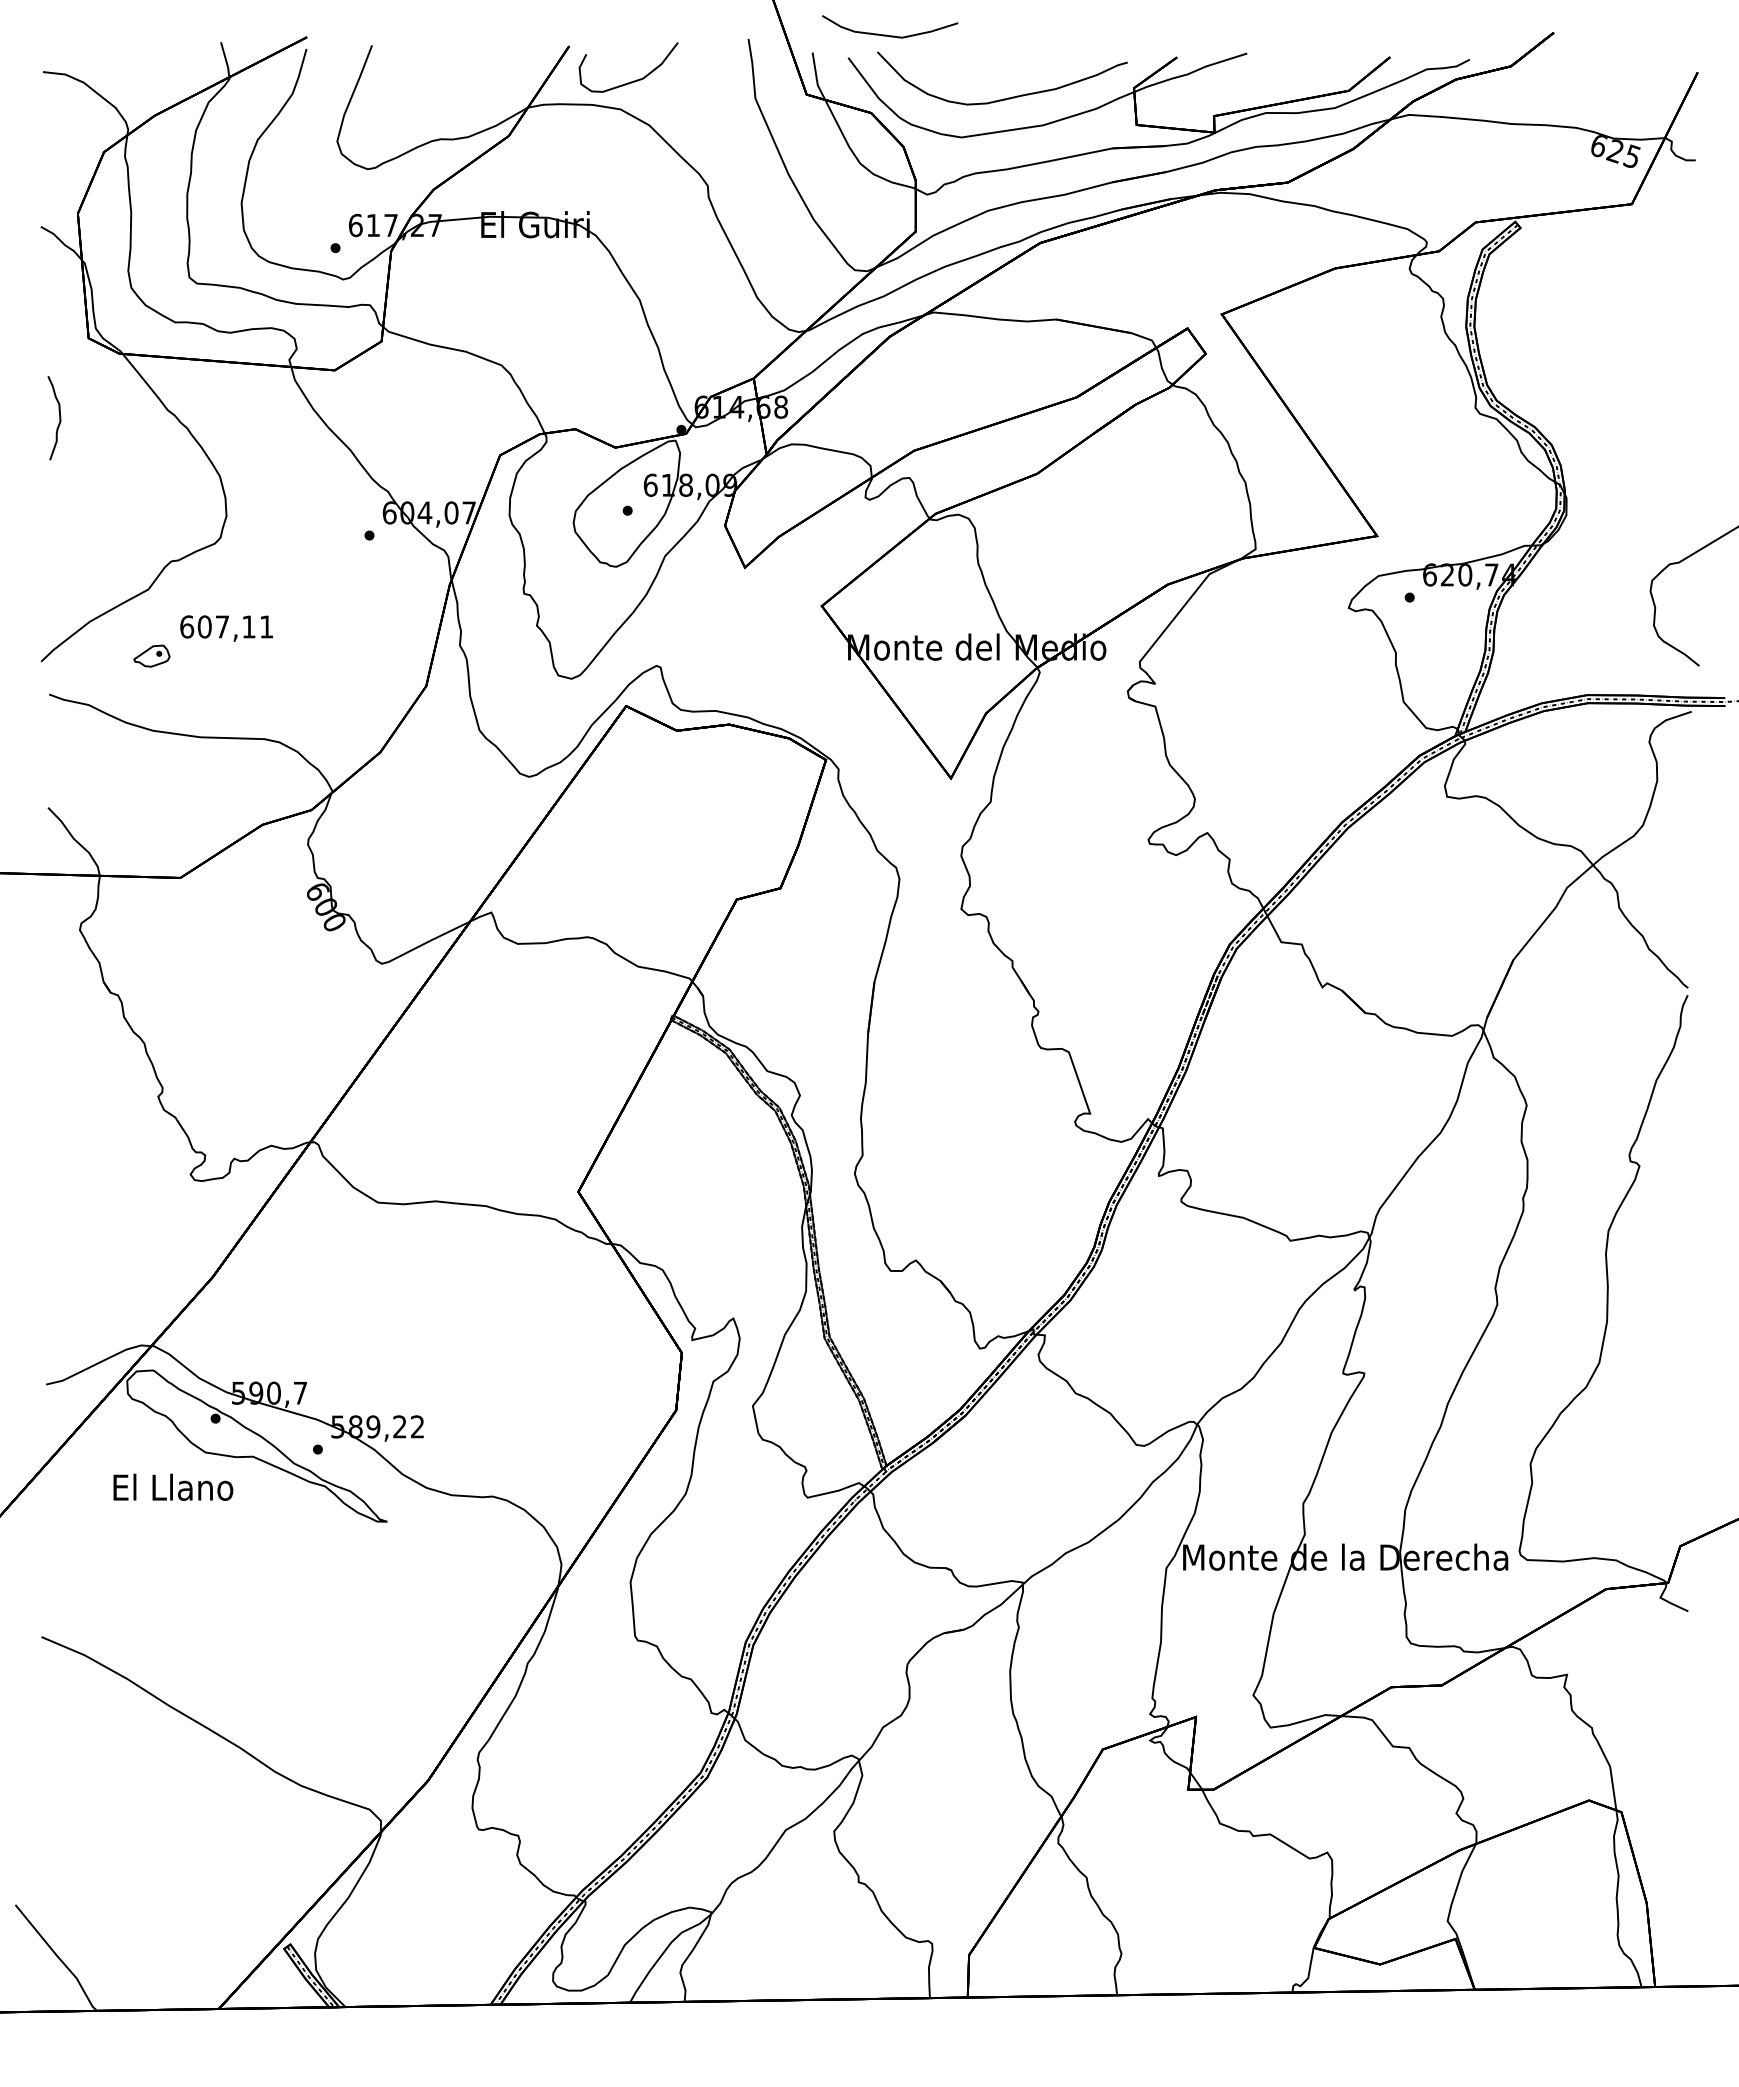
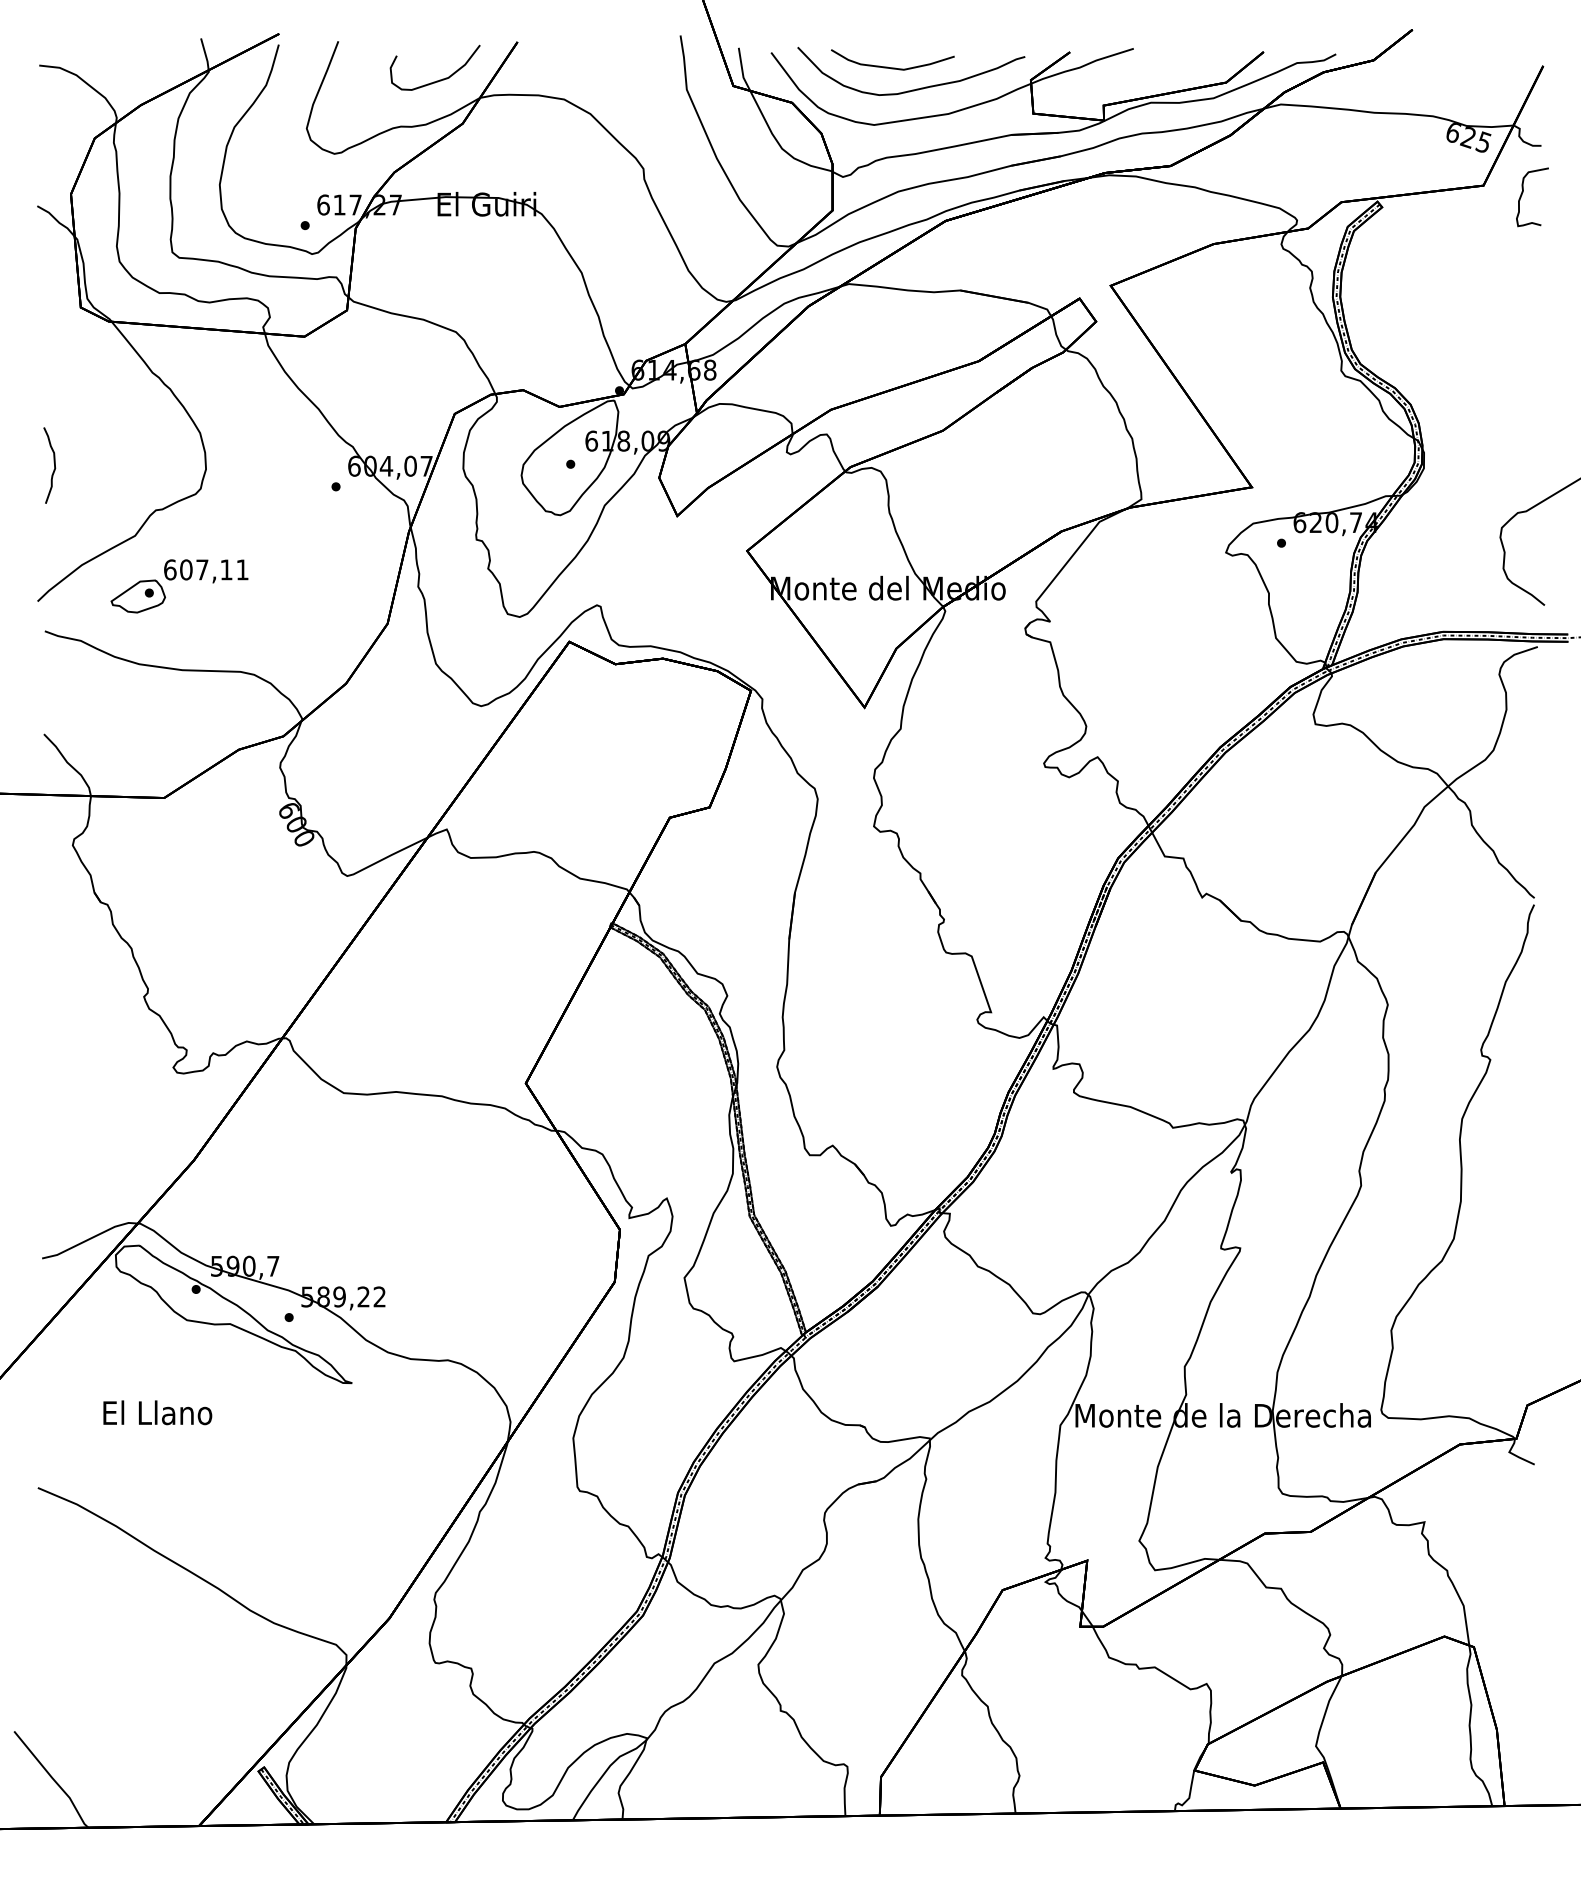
curve: (886, 34) -> (889, 66), moved
curve: (633, 80) -> (439, 79), moved
curve: (1675, 212) -> (1523, 193), added
curve: (59, 418) -> (54, 465), moved
part: (151, 655) -> (137, 595), size x1.67
text: (173, 1486) -> (157, 1412), moved

